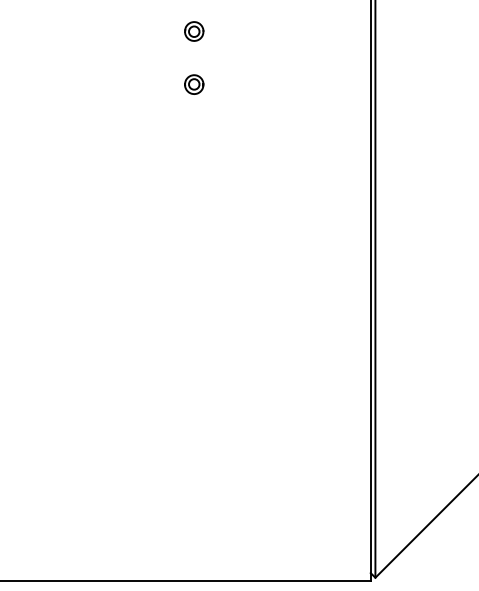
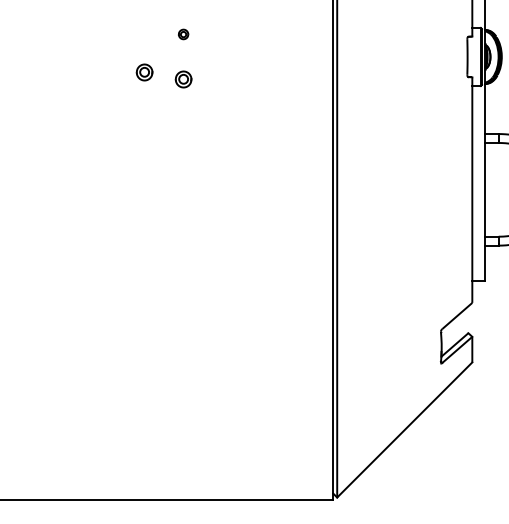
part: (194, 31) -> (183, 34), size x0.6
part: (148, 76) -> (144, 72), added

